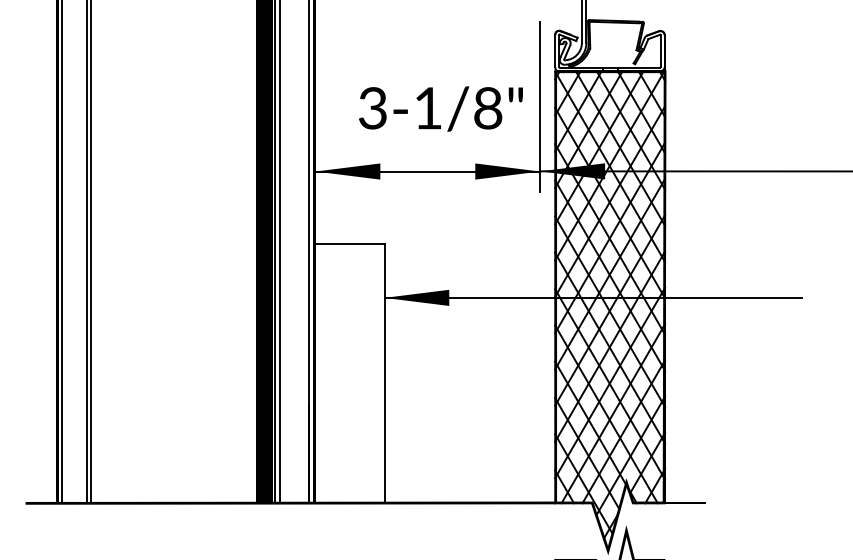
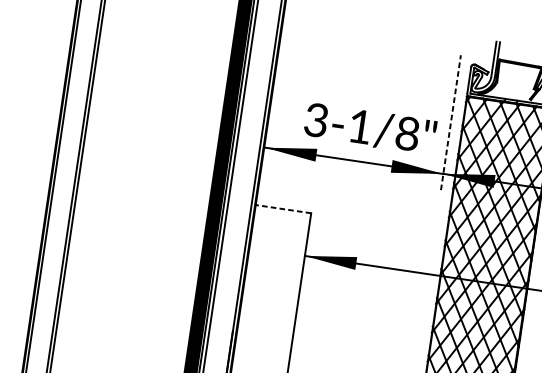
line: (540, 106) -> (451, 122), solid -> dashed
text: (440, 108) -> (369, 128), moved
line: (348, 244) -> (282, 209), solid -> dashed

